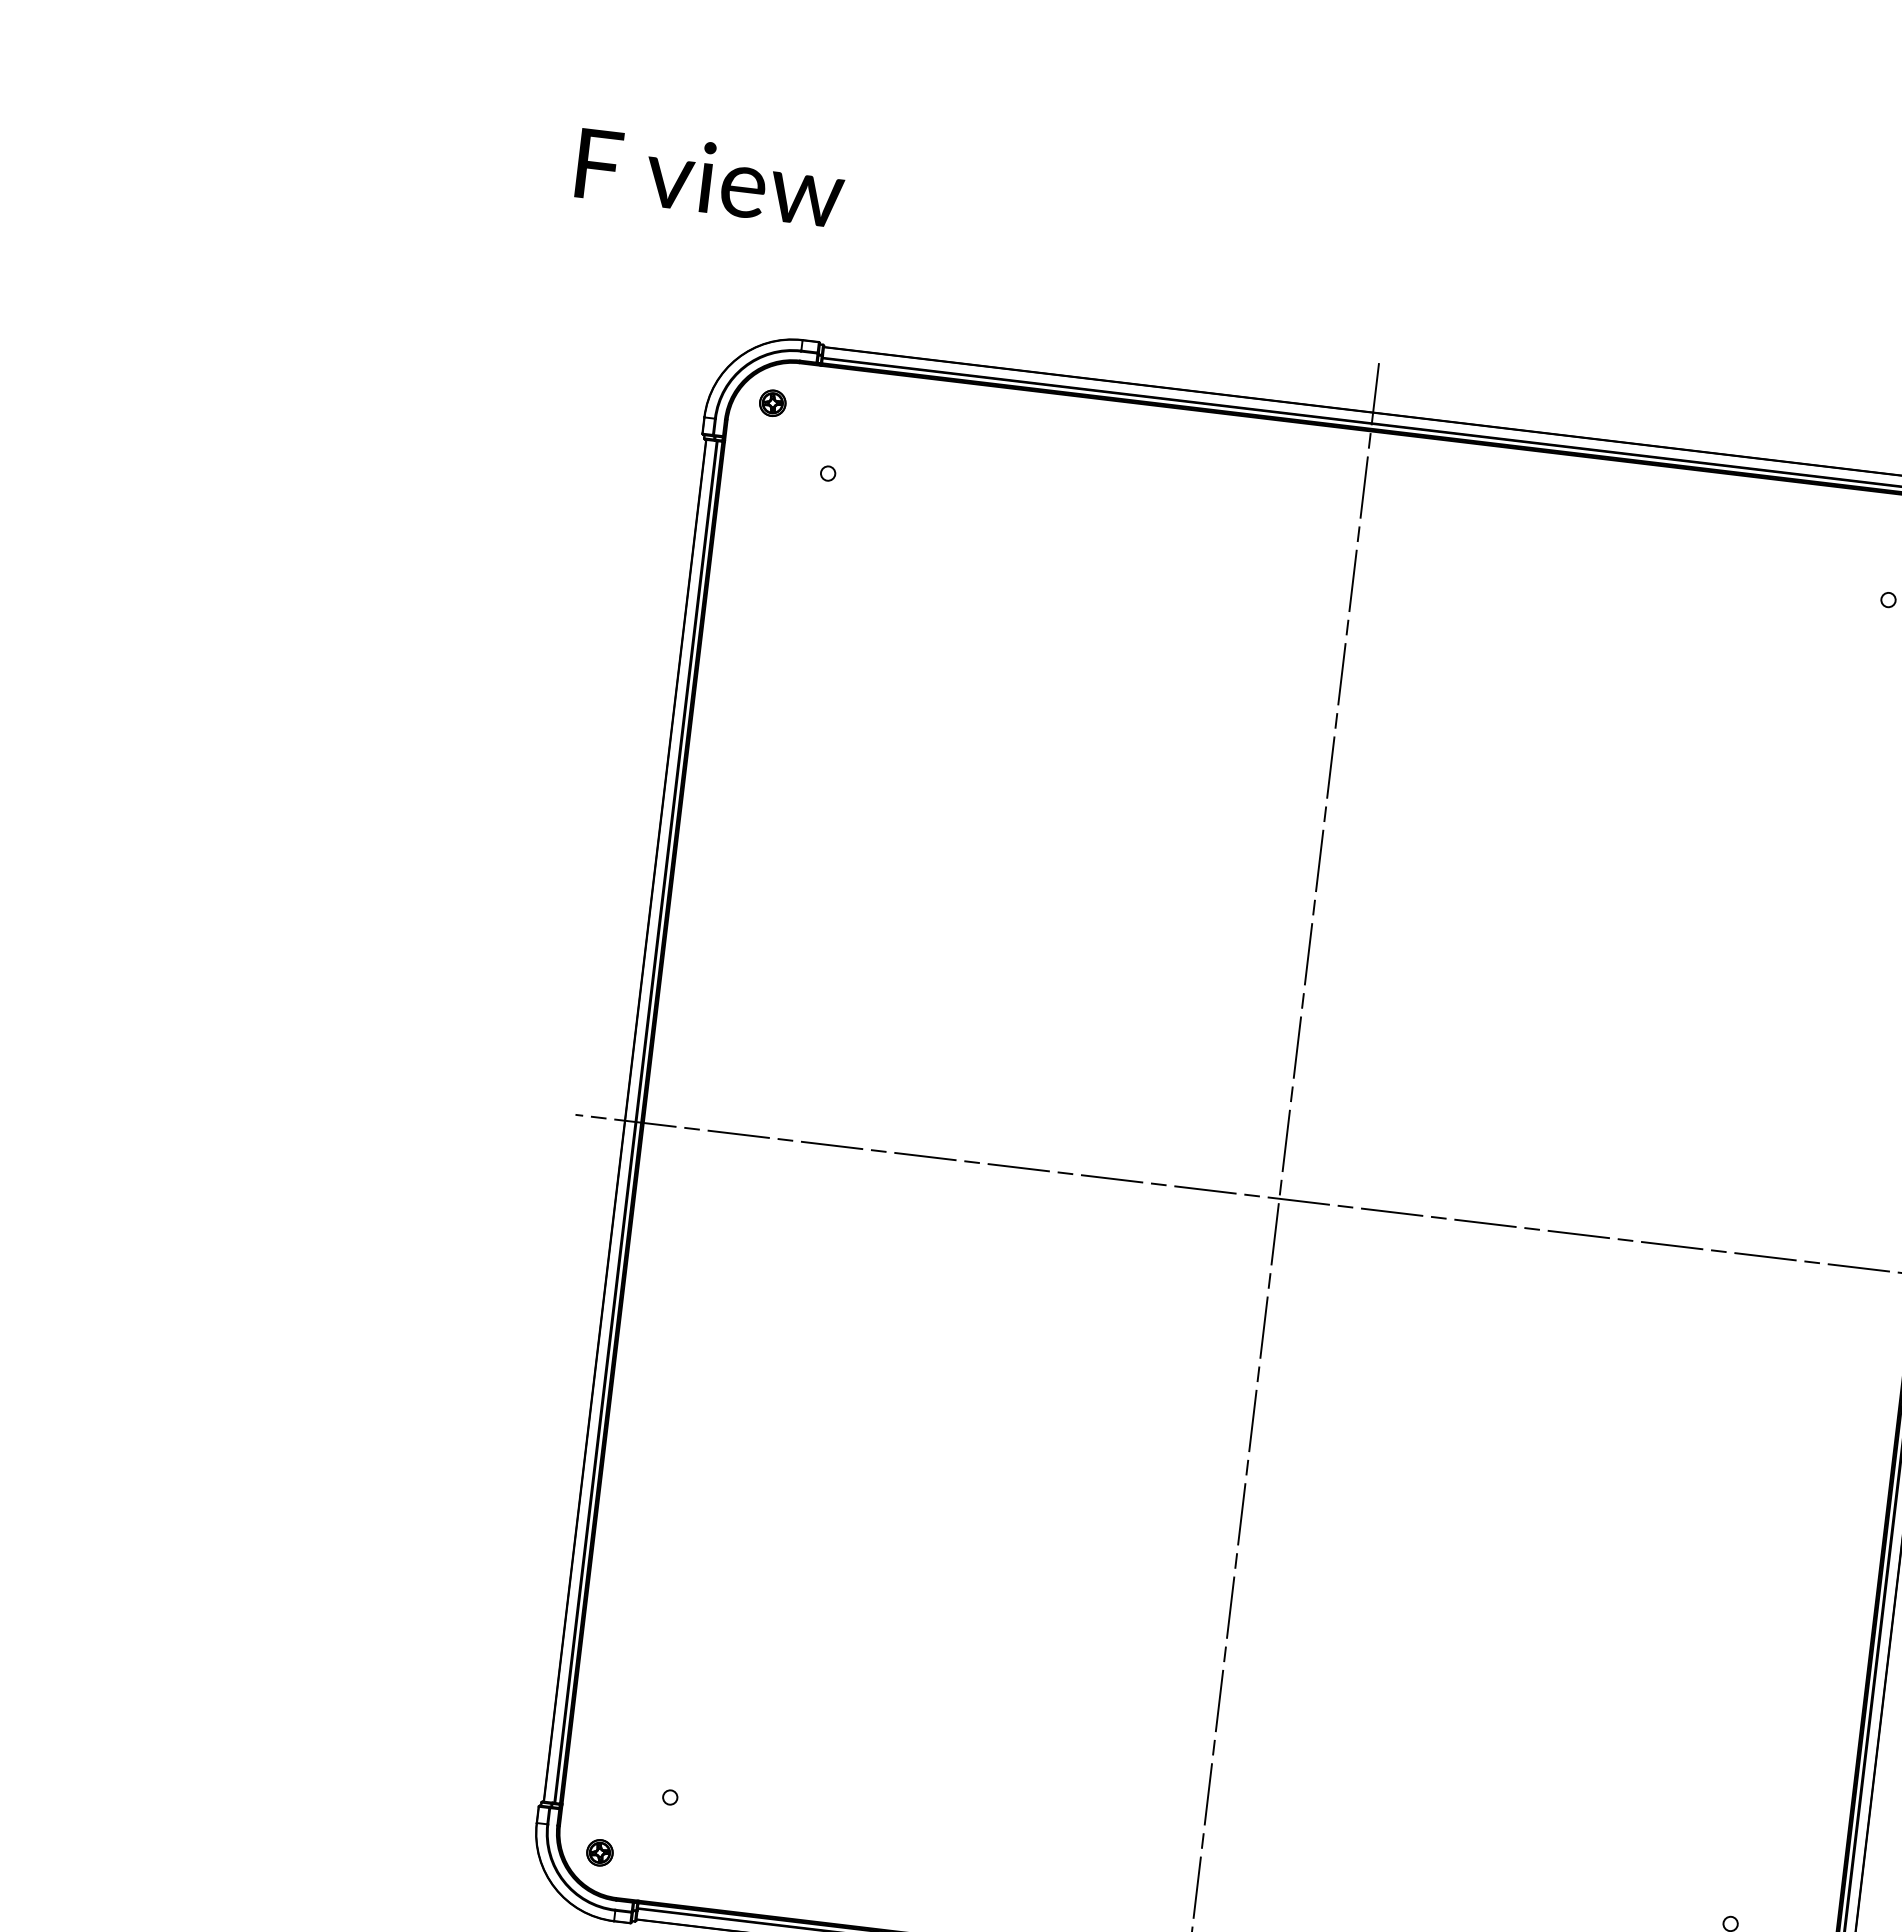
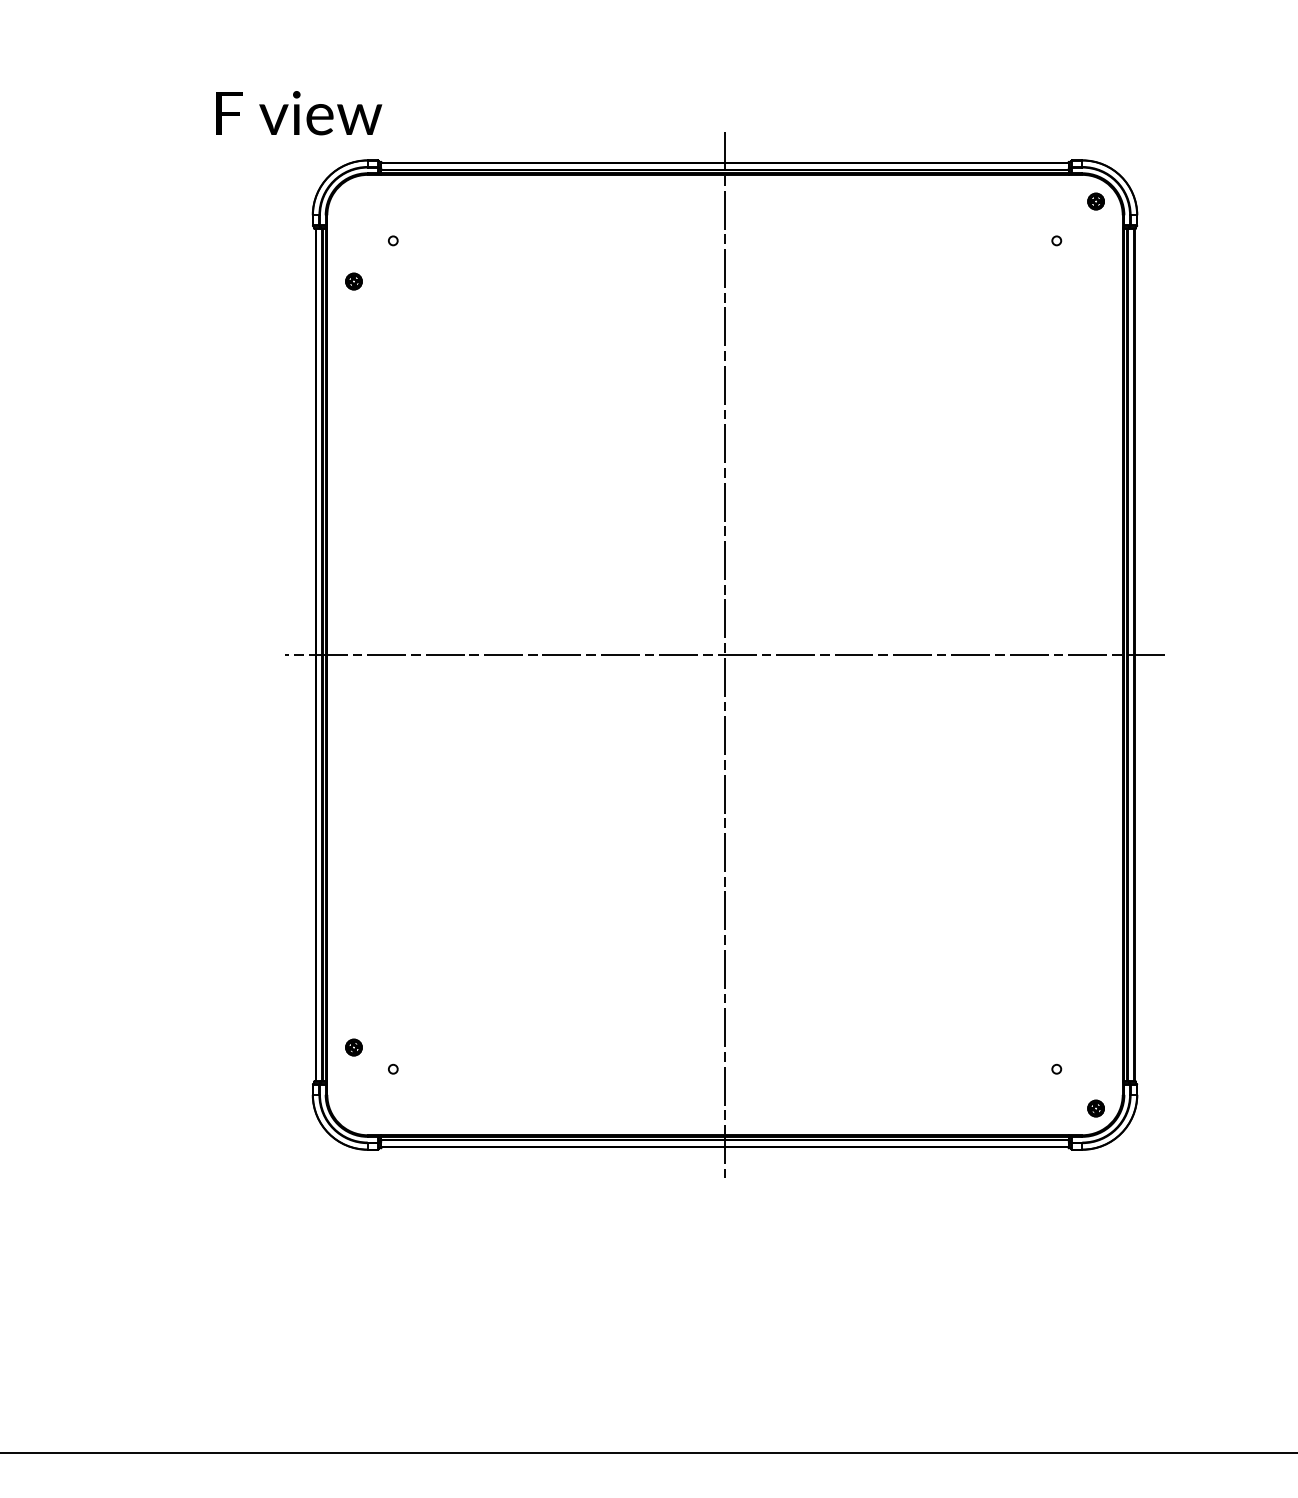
text: (711, 178) -> (299, 113), moved
part: (772, 403) -> (353, 281), moved
part: (599, 1852) -> (353, 1047), moved

